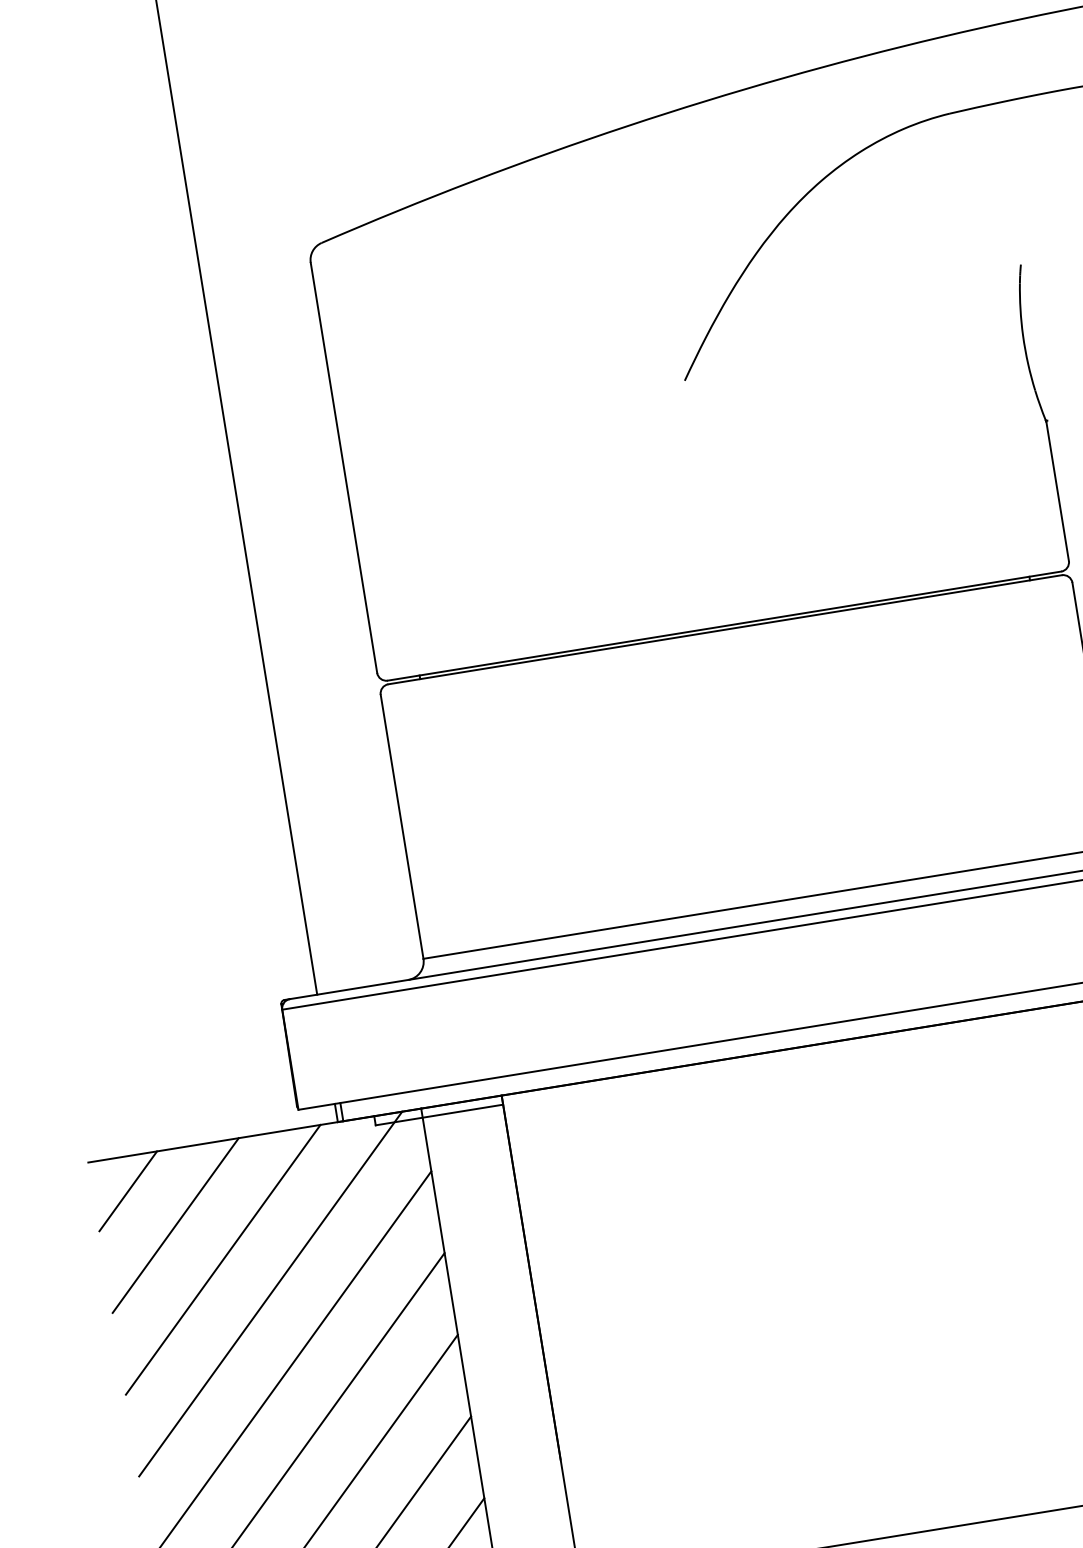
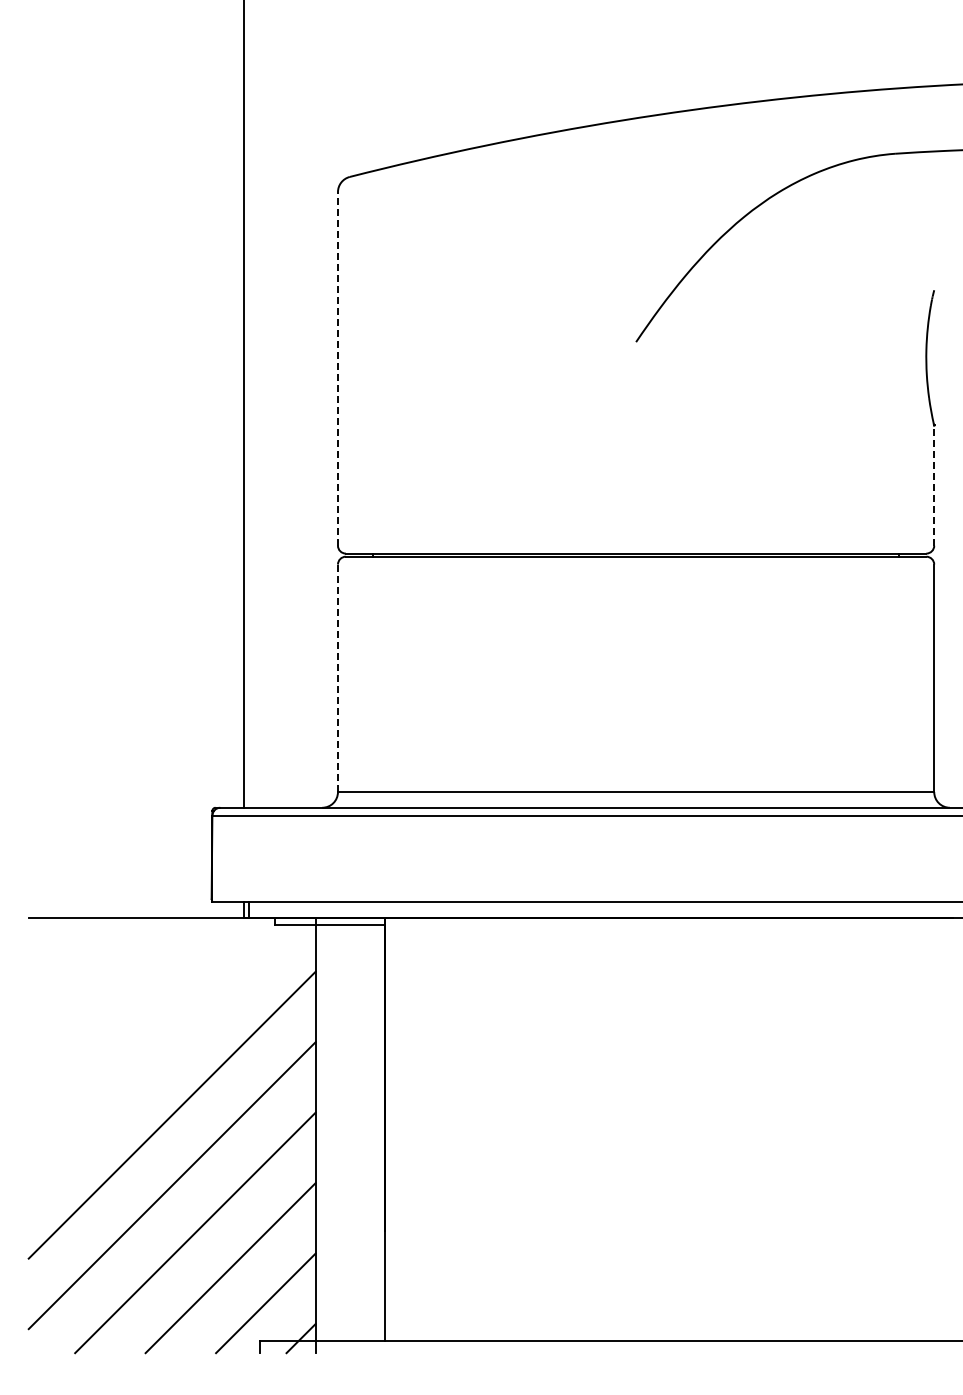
line: (343, 467) -> (337, 368), solid -> dashed
line: (1057, 491) -> (934, 485), solid -> dashed
line: (401, 827) -> (337, 678), solid -> dashed
line: (127, 1190) -> (57, 946), removed
line: (175, 1225) -> (93, 982), removed
line: (222, 1259) -> (128, 1017), removed
line: (270, 1293) -> (163, 1052), removed

